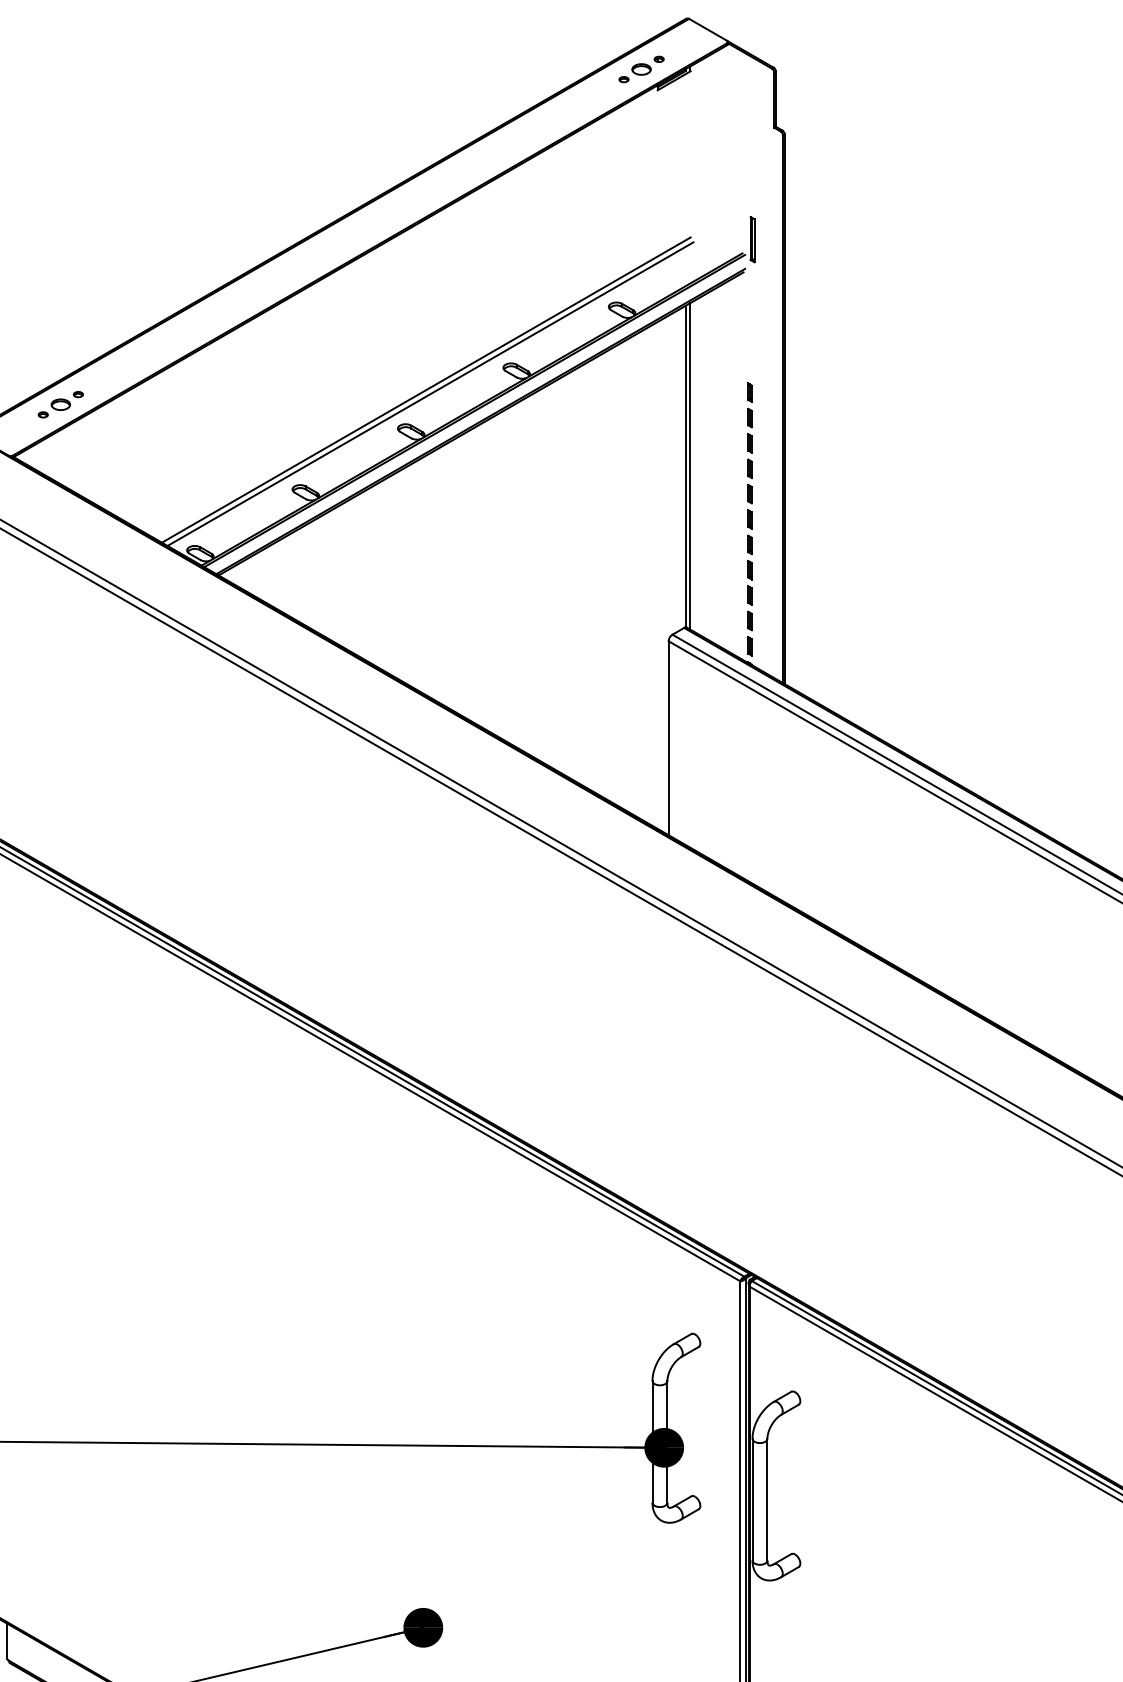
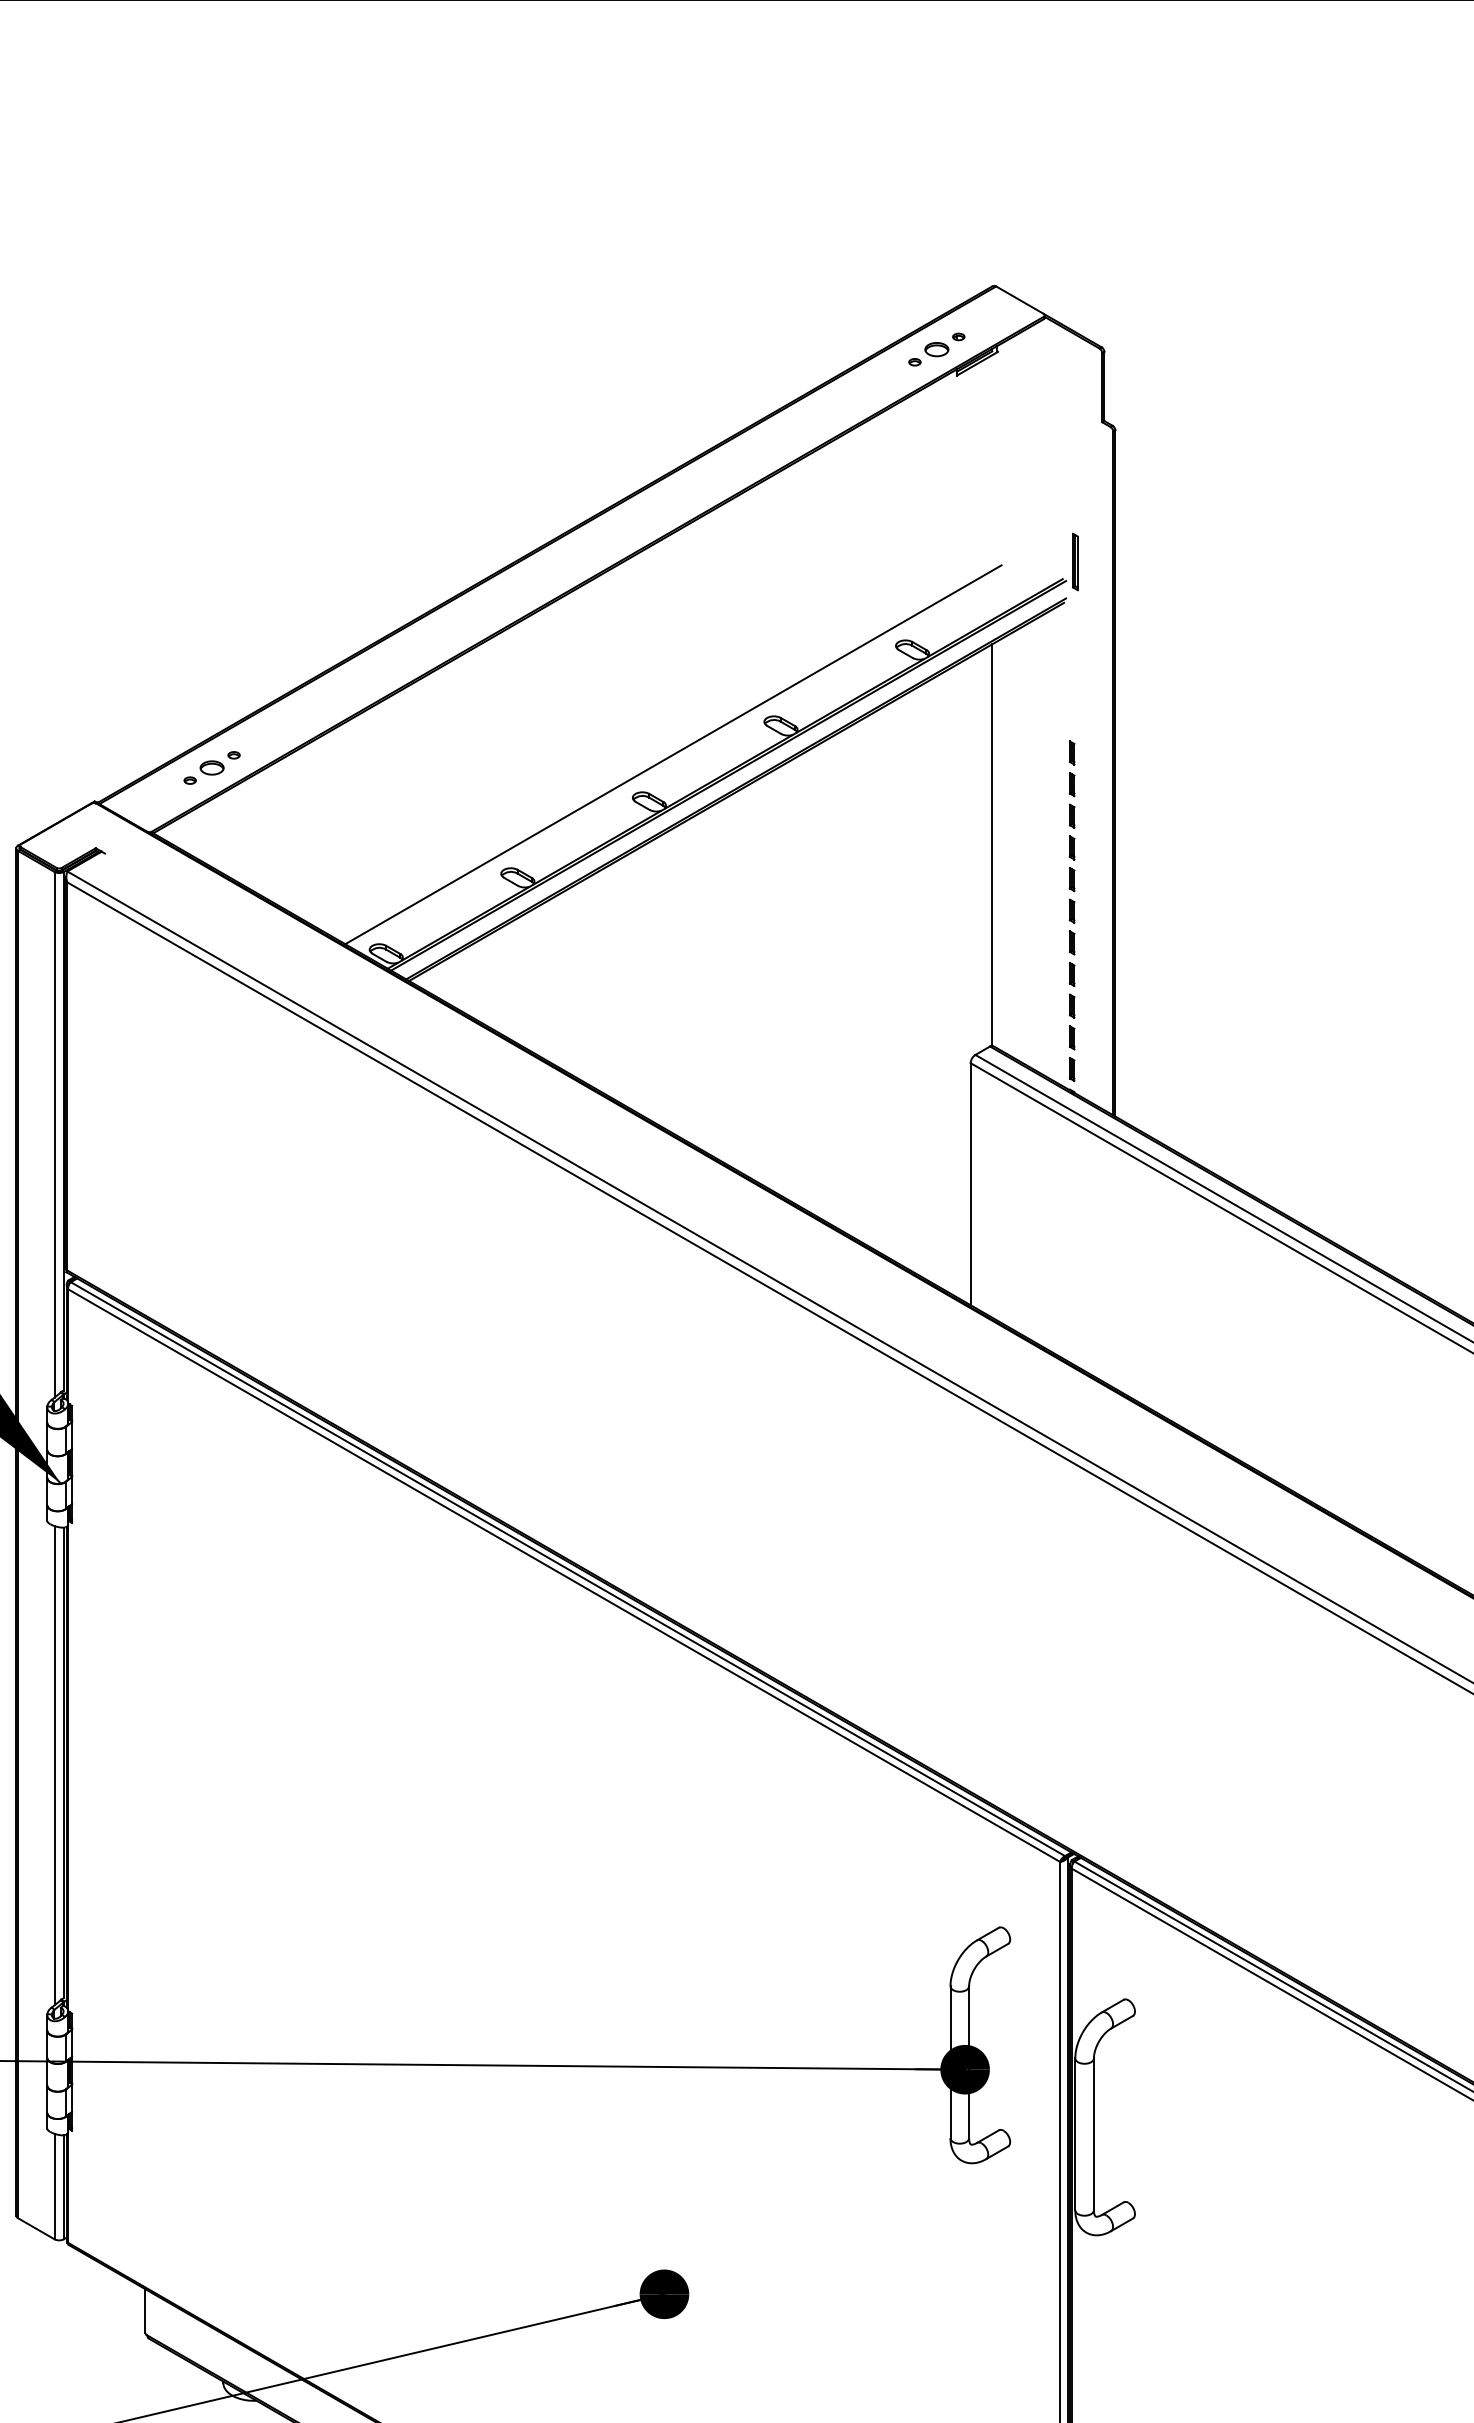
line: (426, 389) -> (668, 749), removed
line: (690, 466) -> (997, 844), removed

